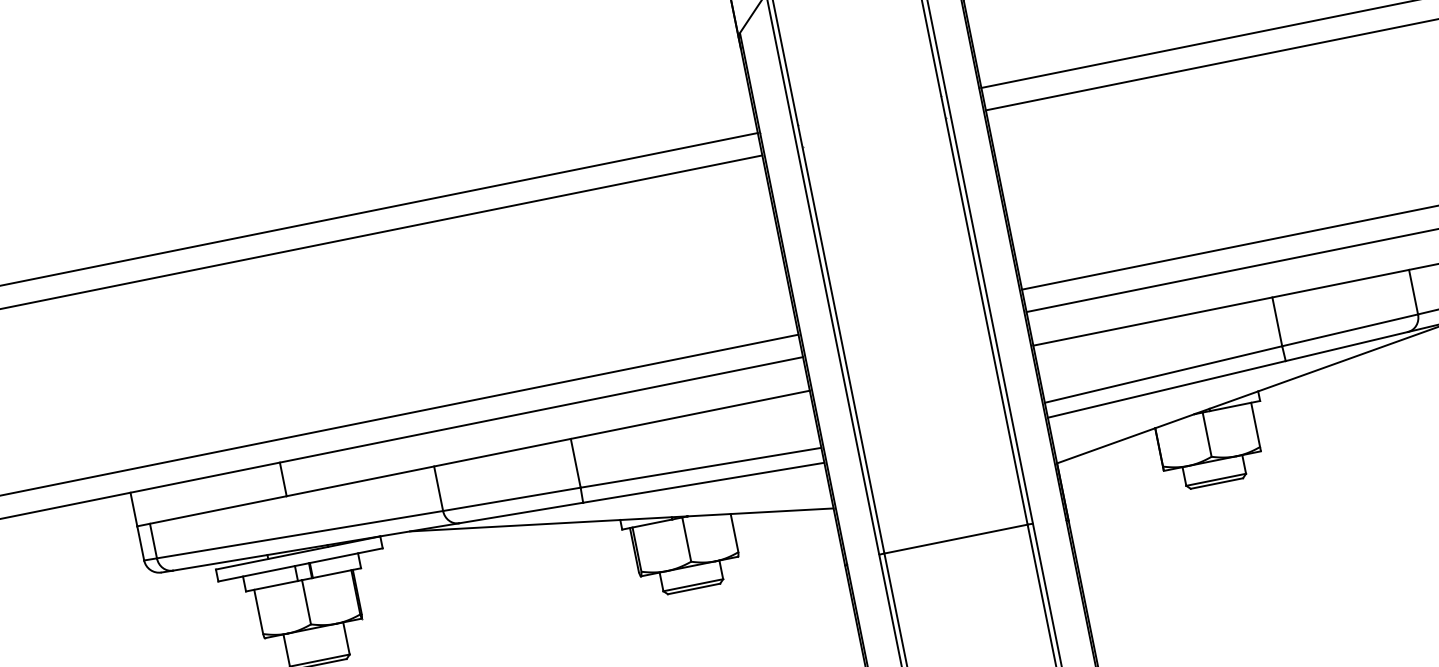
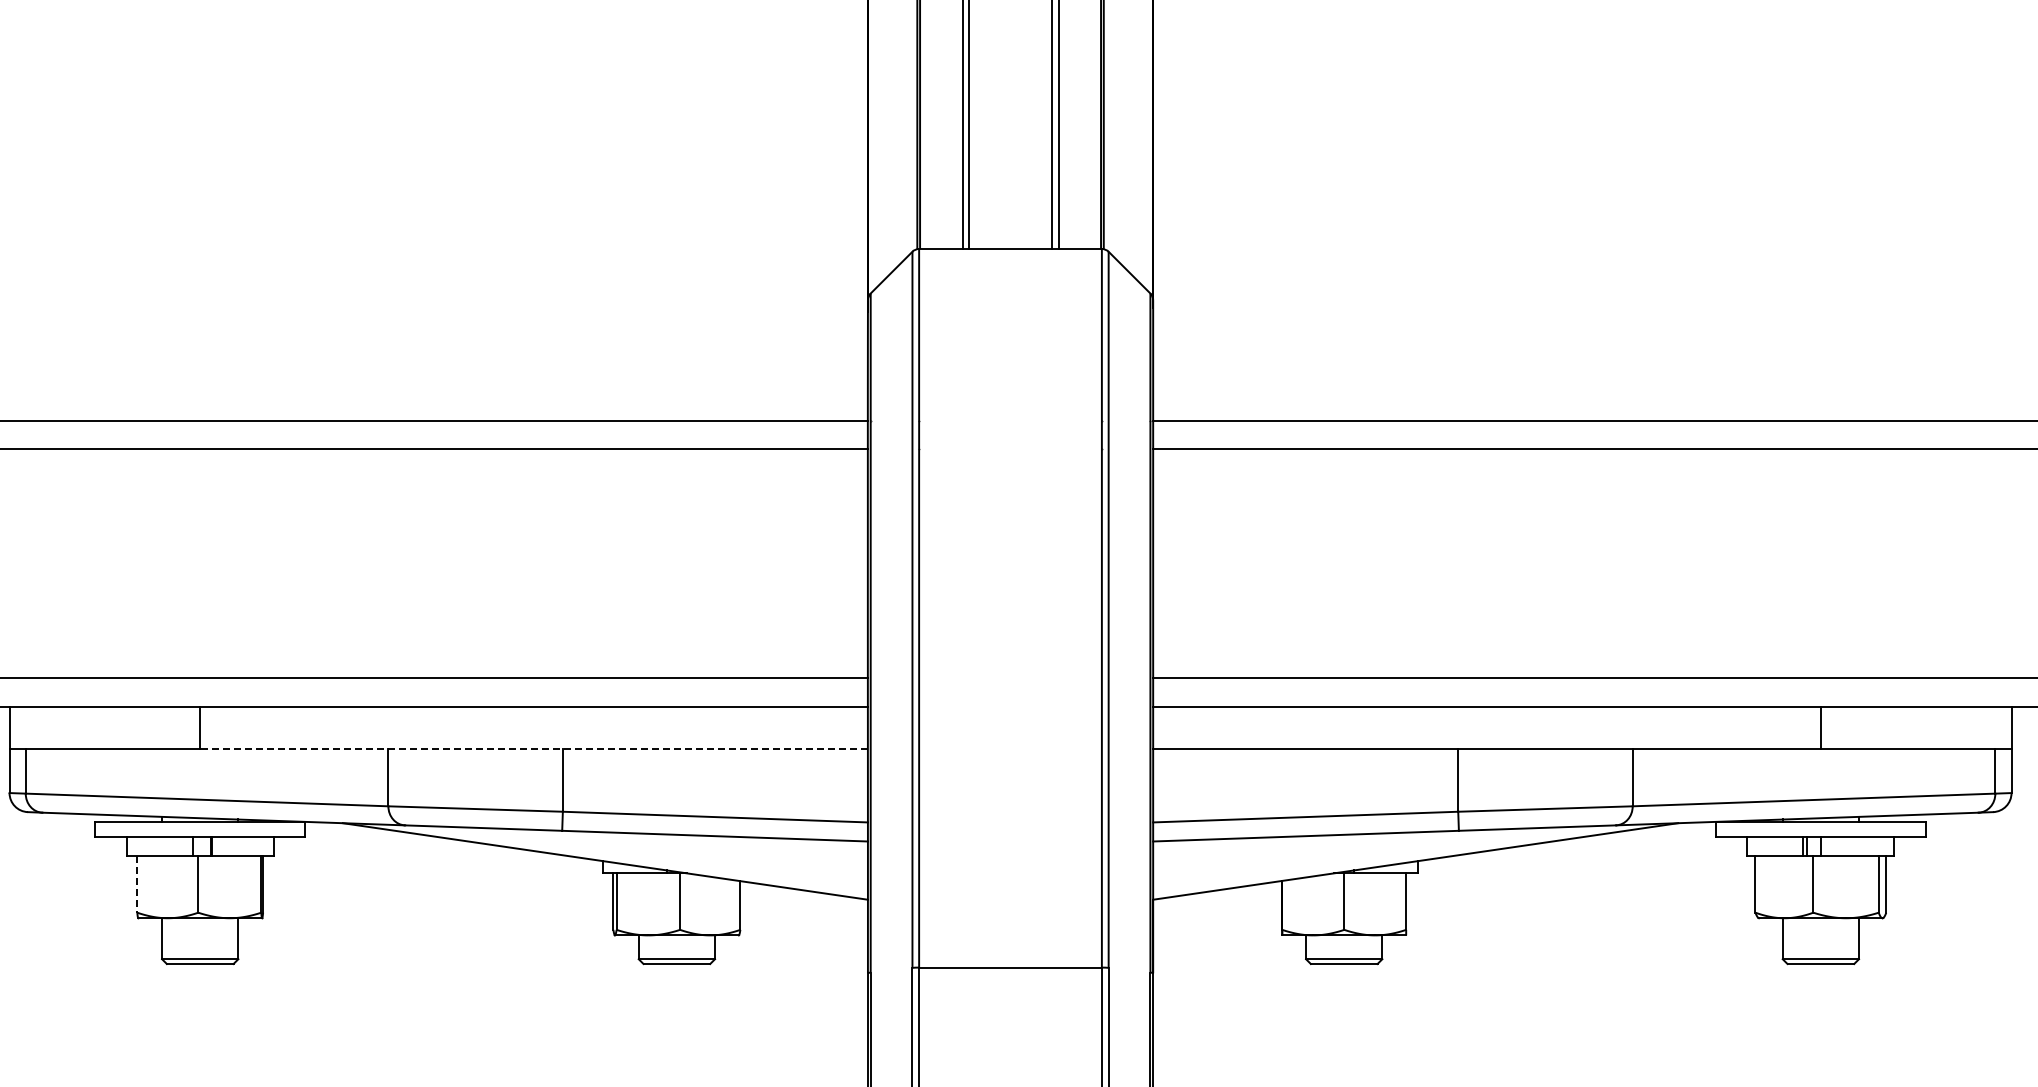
line: (548, 443) -> (534, 749), solid -> dashed
line: (258, 611) -> (137, 884), solid -> dashed

